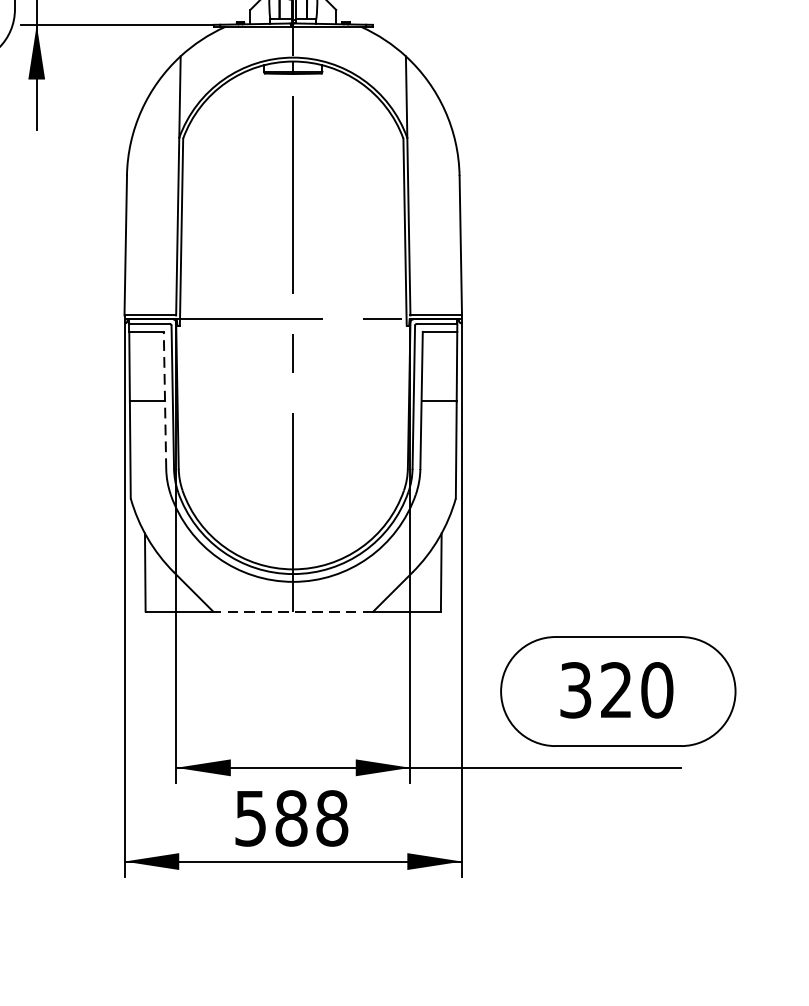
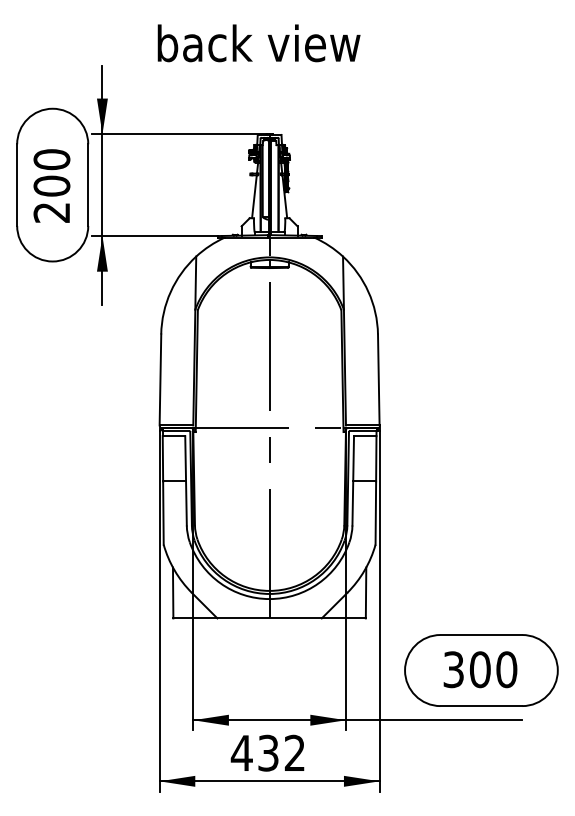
line: (165, 399) -> (186, 480), dashed -> solid
line: (293, 611) -> (269, 618), dashed -> solid
text: (615, 689) -> (479, 669), 320 -> 300
text: (290, 817) -> (267, 752), 588 -> 432

